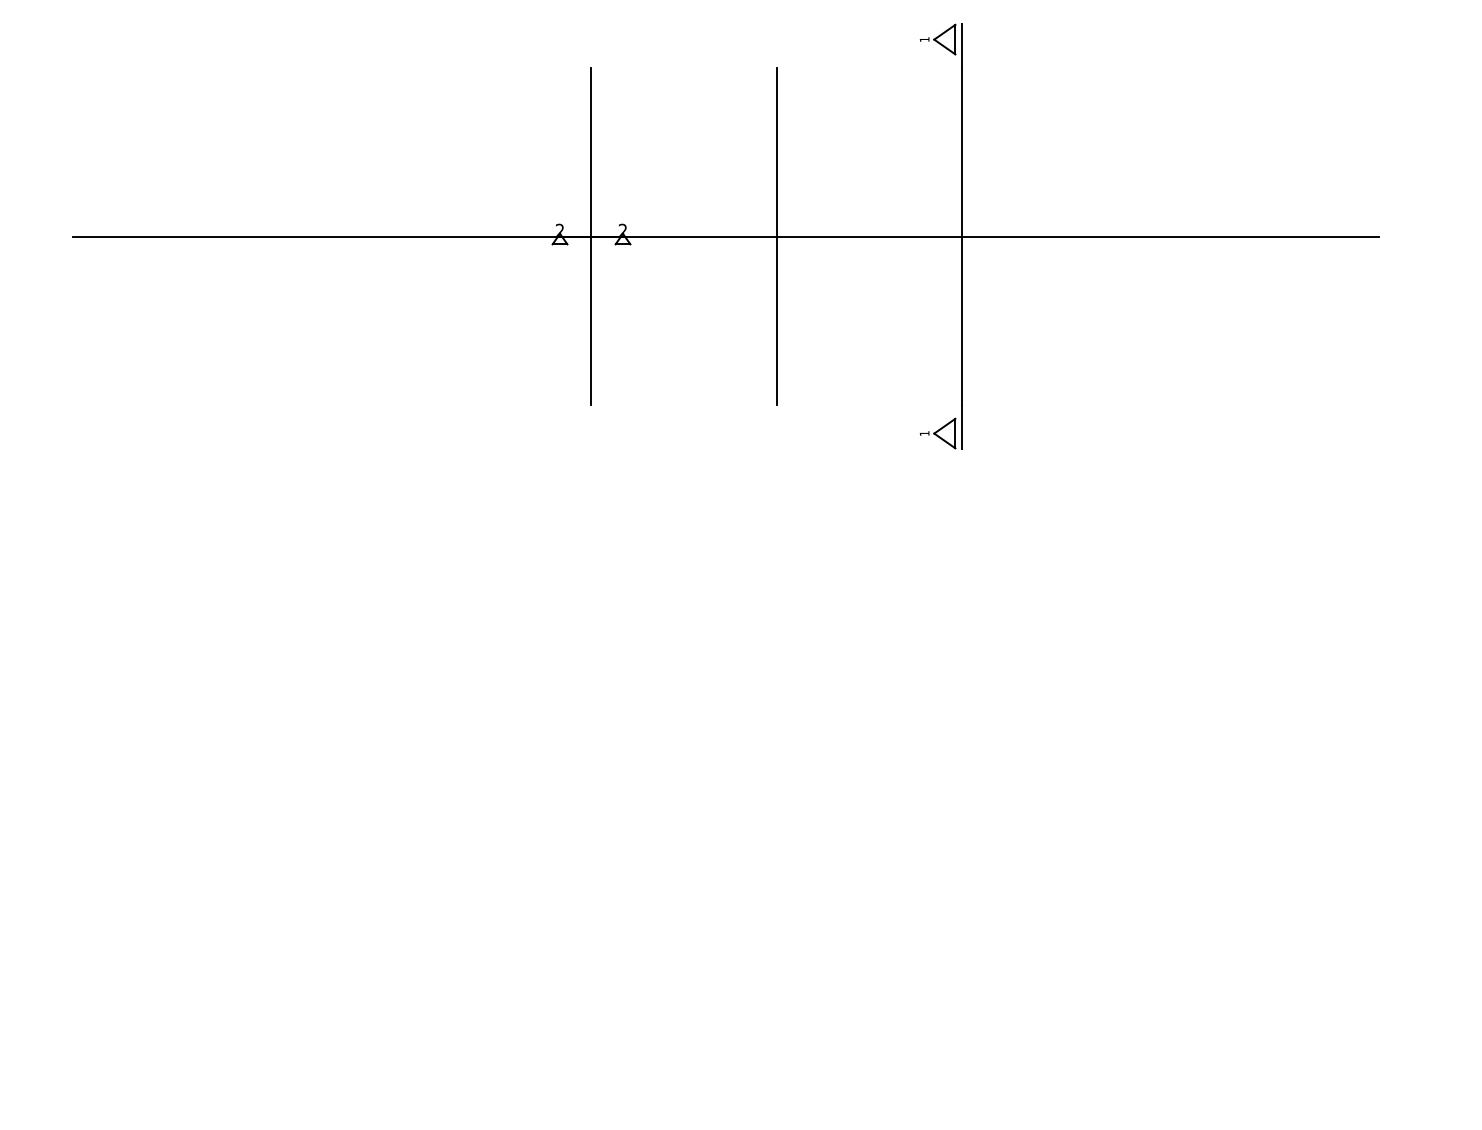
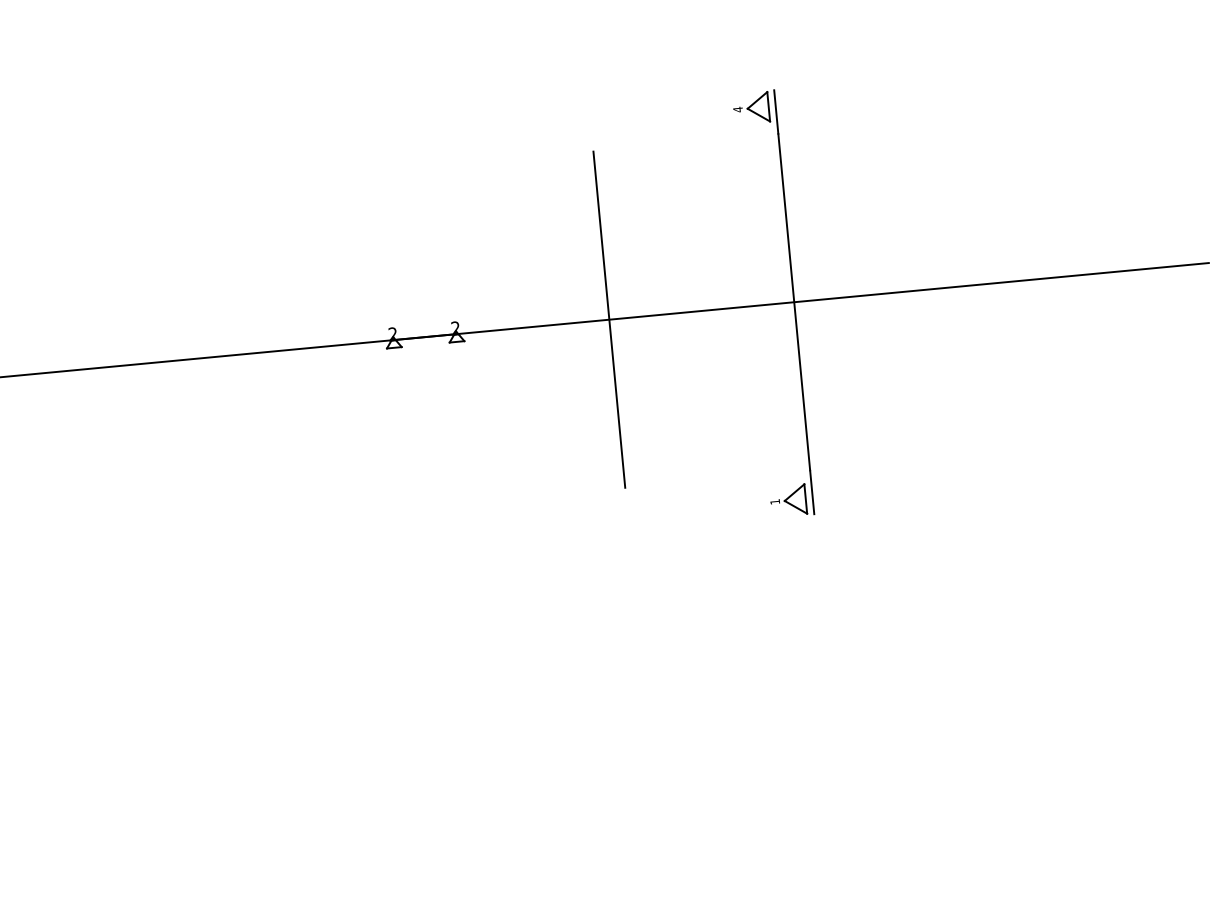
text: (924, 39) -> (737, 109), 1 -> 4
line: (590, 236) -> (423, 337), removed

